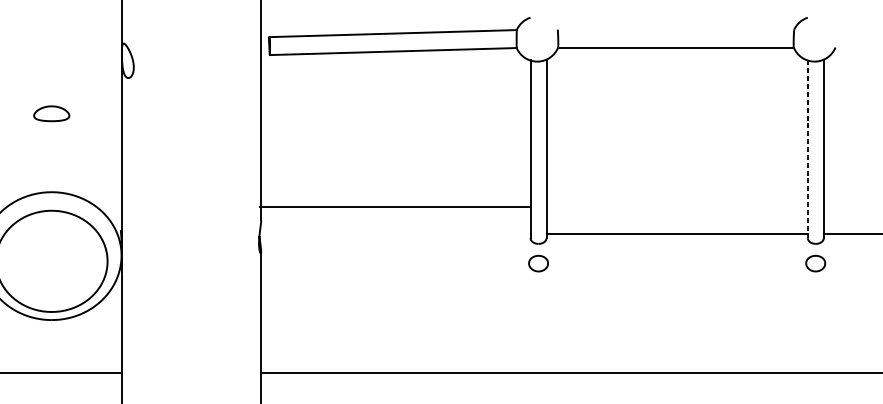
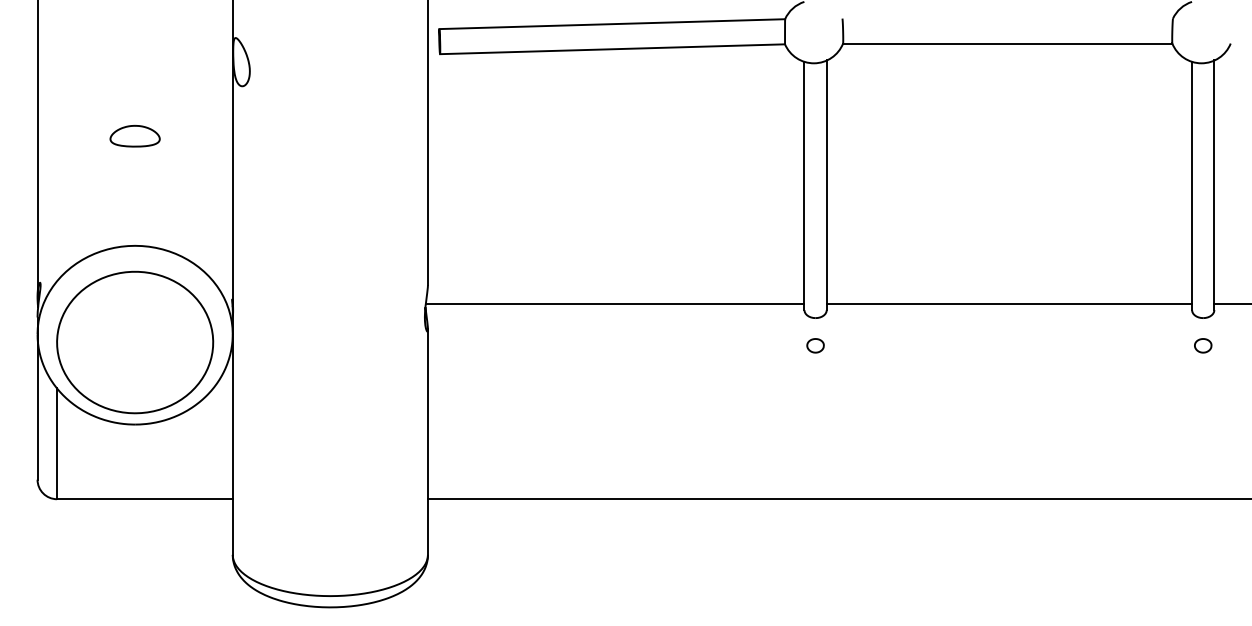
line: (808, 149) -> (1192, 186), dashed -> solid
line: (394, 206) -> (614, 304), moved
part: (538, 263) -> (815, 345), size x0.62
part: (816, 263) -> (1203, 345), size x0.62

